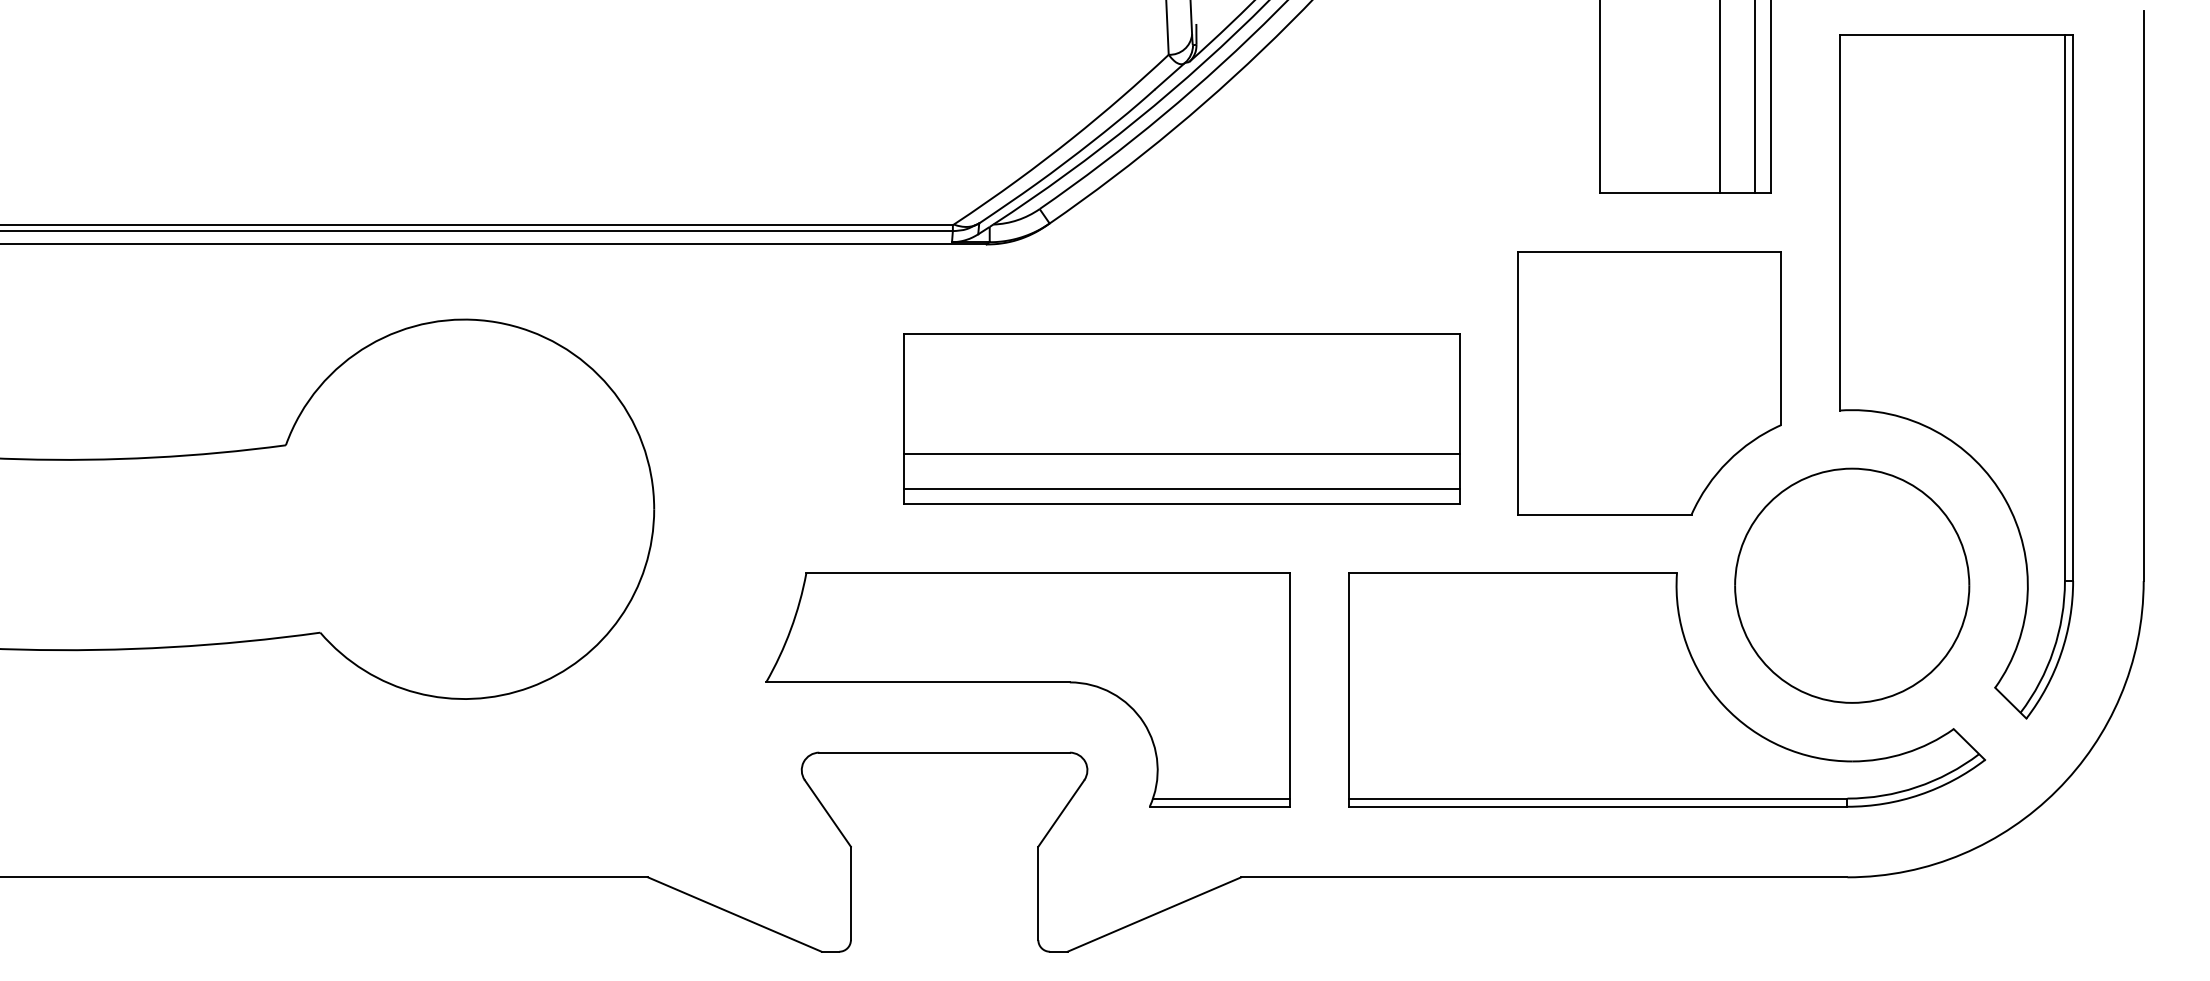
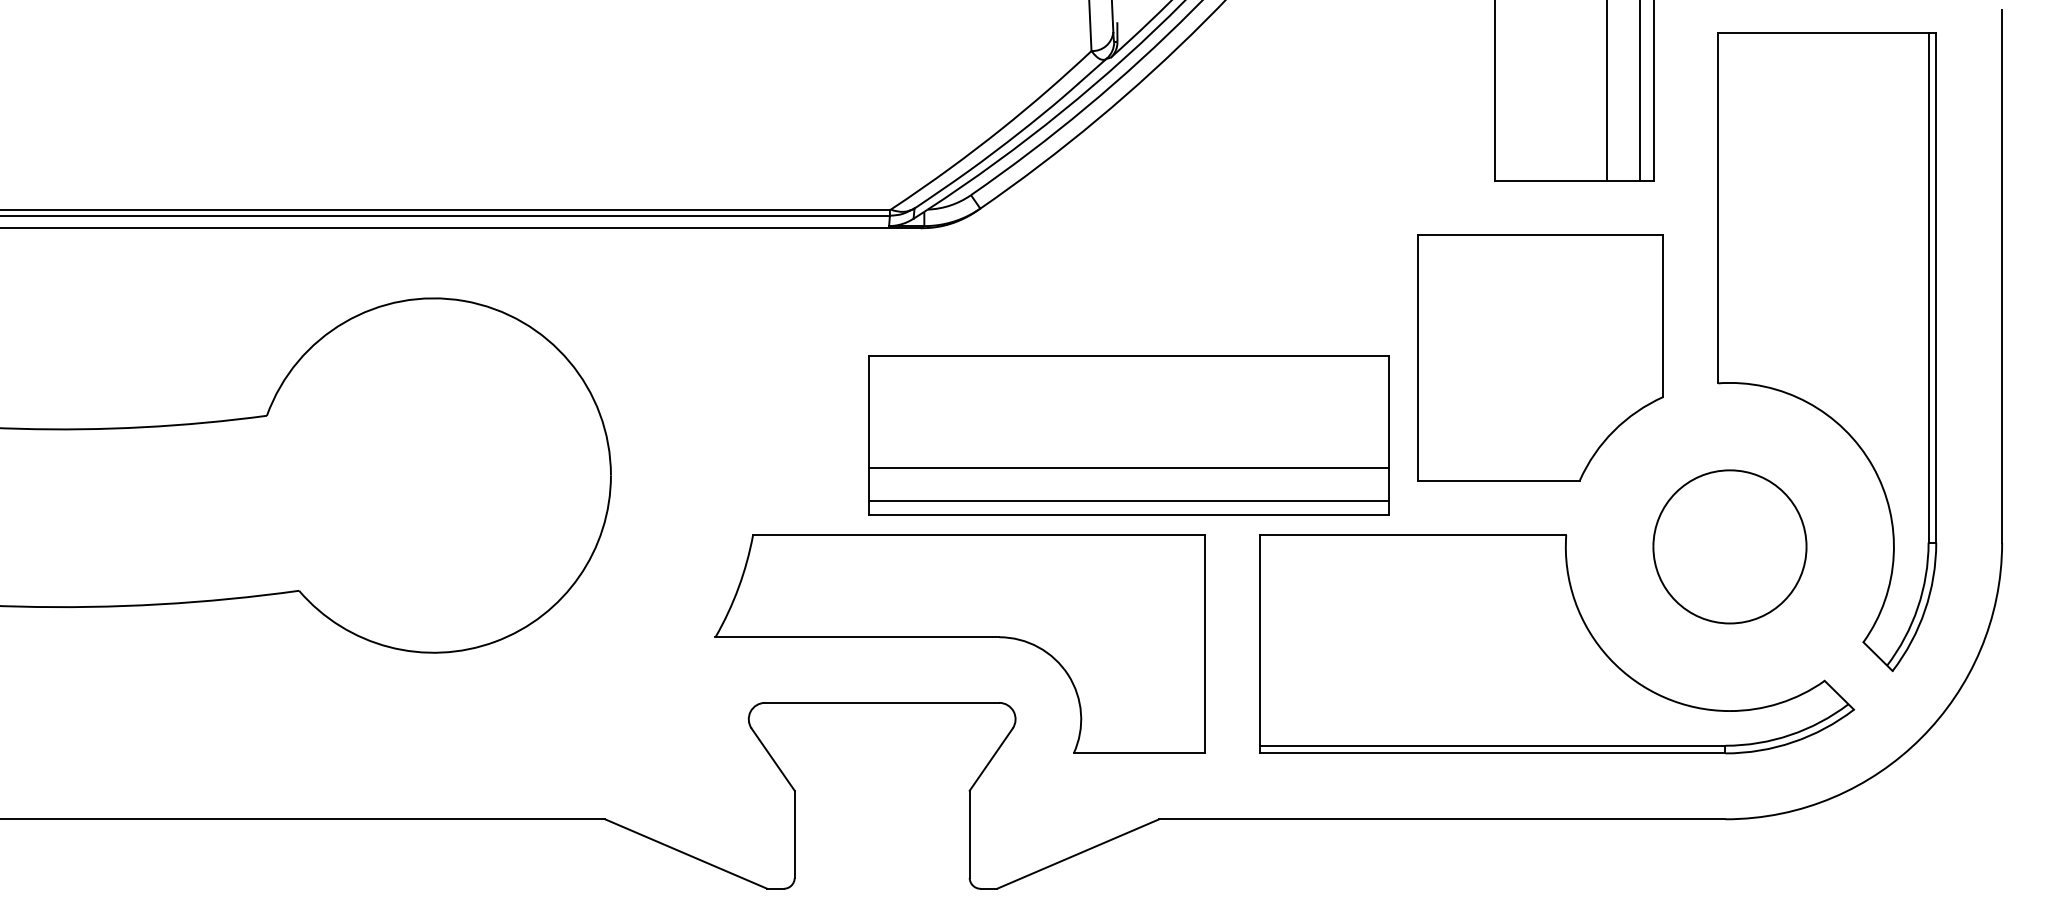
part: (1181, 418) -> (1128, 434), moved
part: (1852, 585) -> (1730, 546), size x0.7
line: (1221, 798) -> (1140, 745), removed

